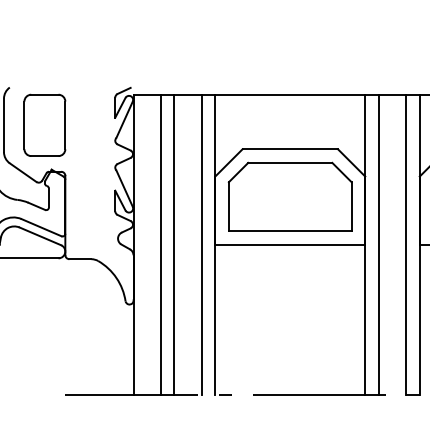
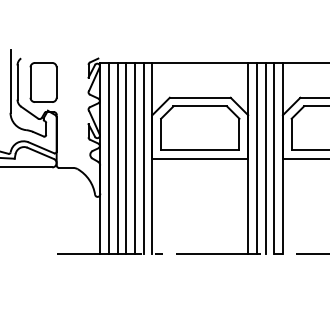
line: (146, 244) -> (108, 158), added
line: (188, 244) -> (135, 158), added
line: (392, 244) -> (265, 158), added

